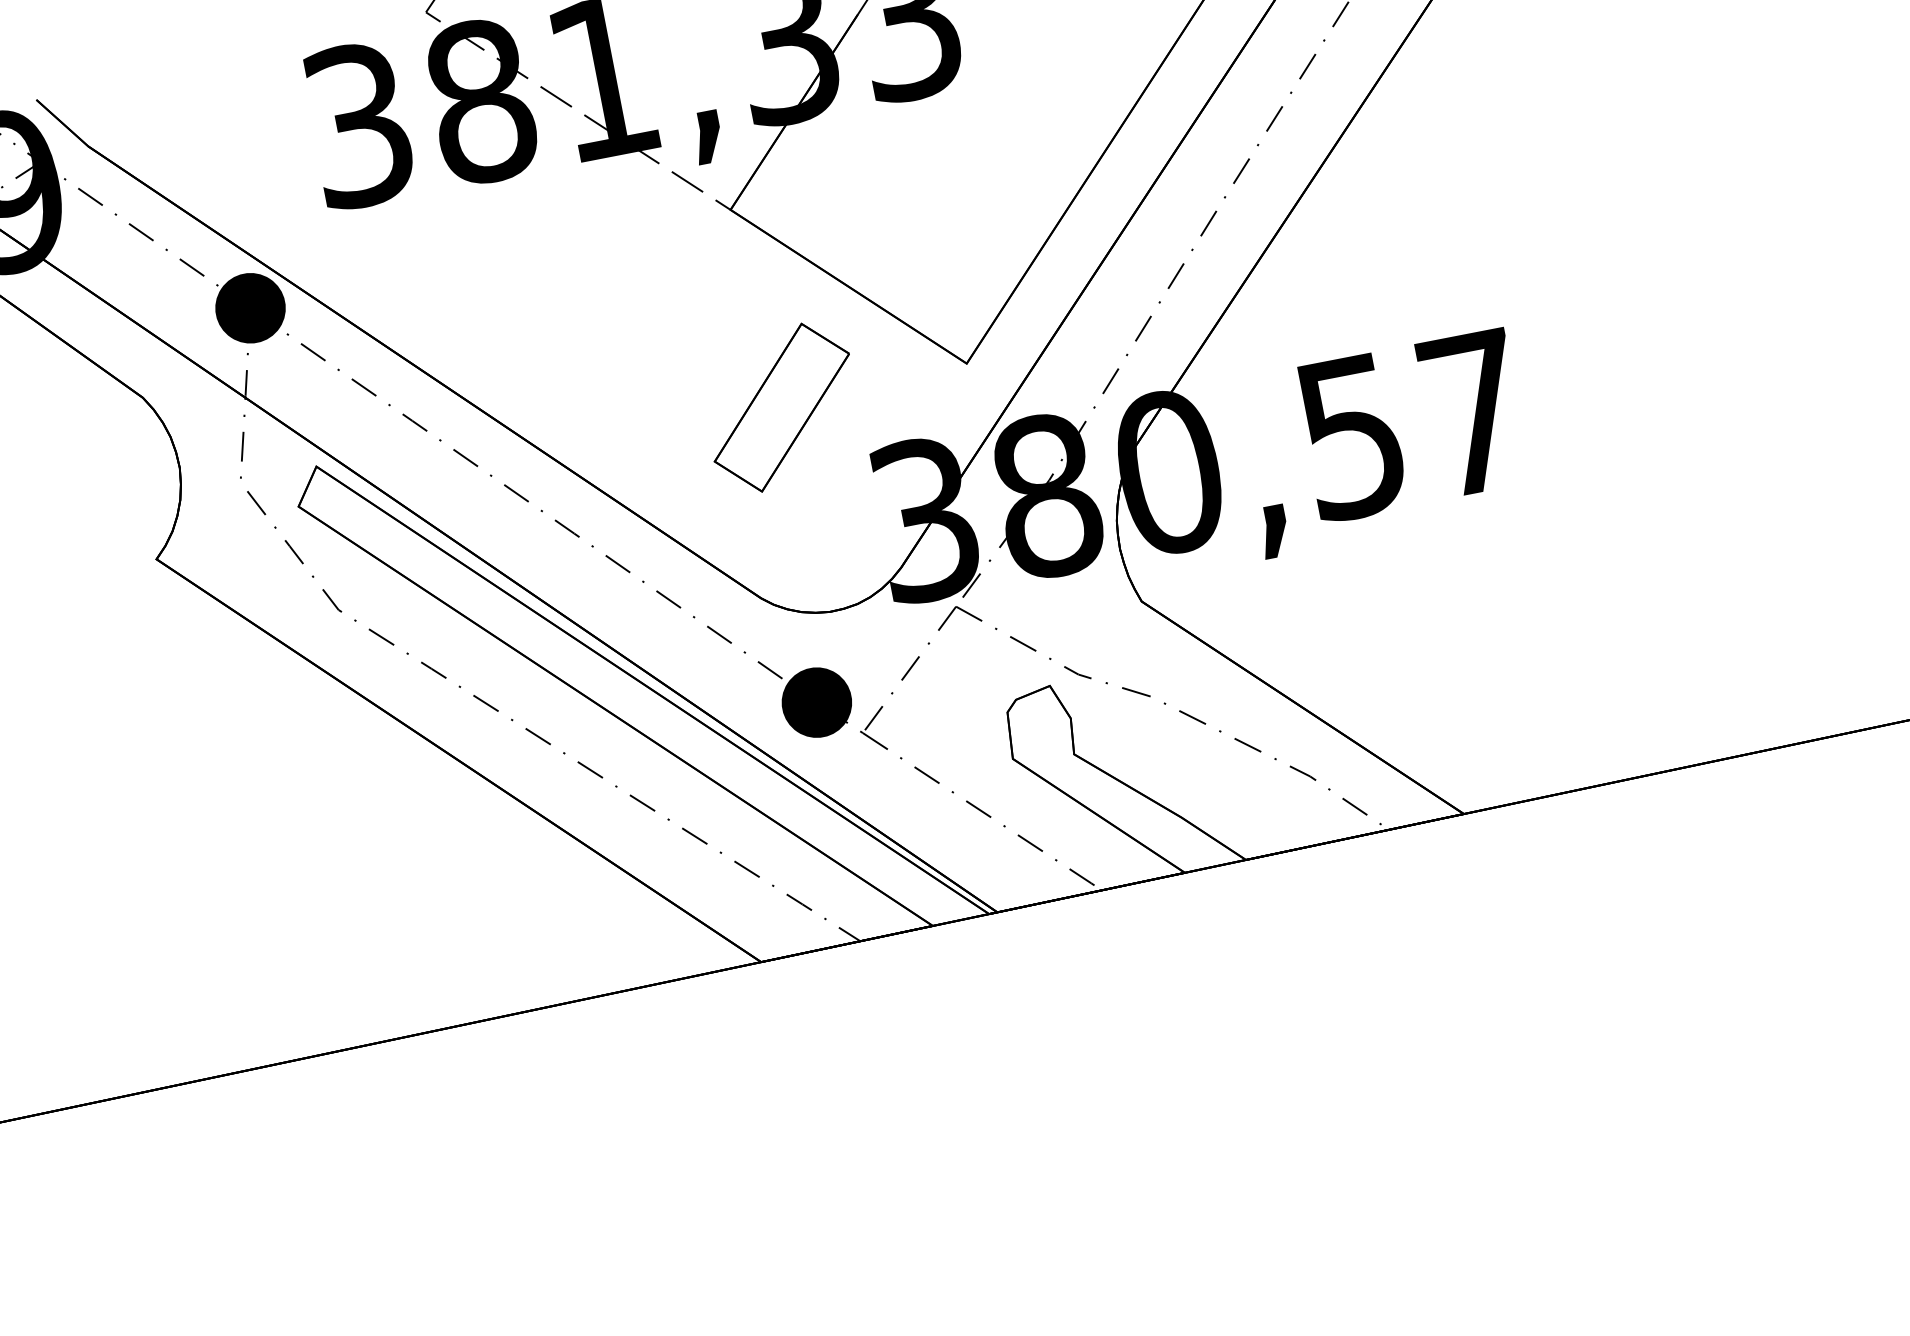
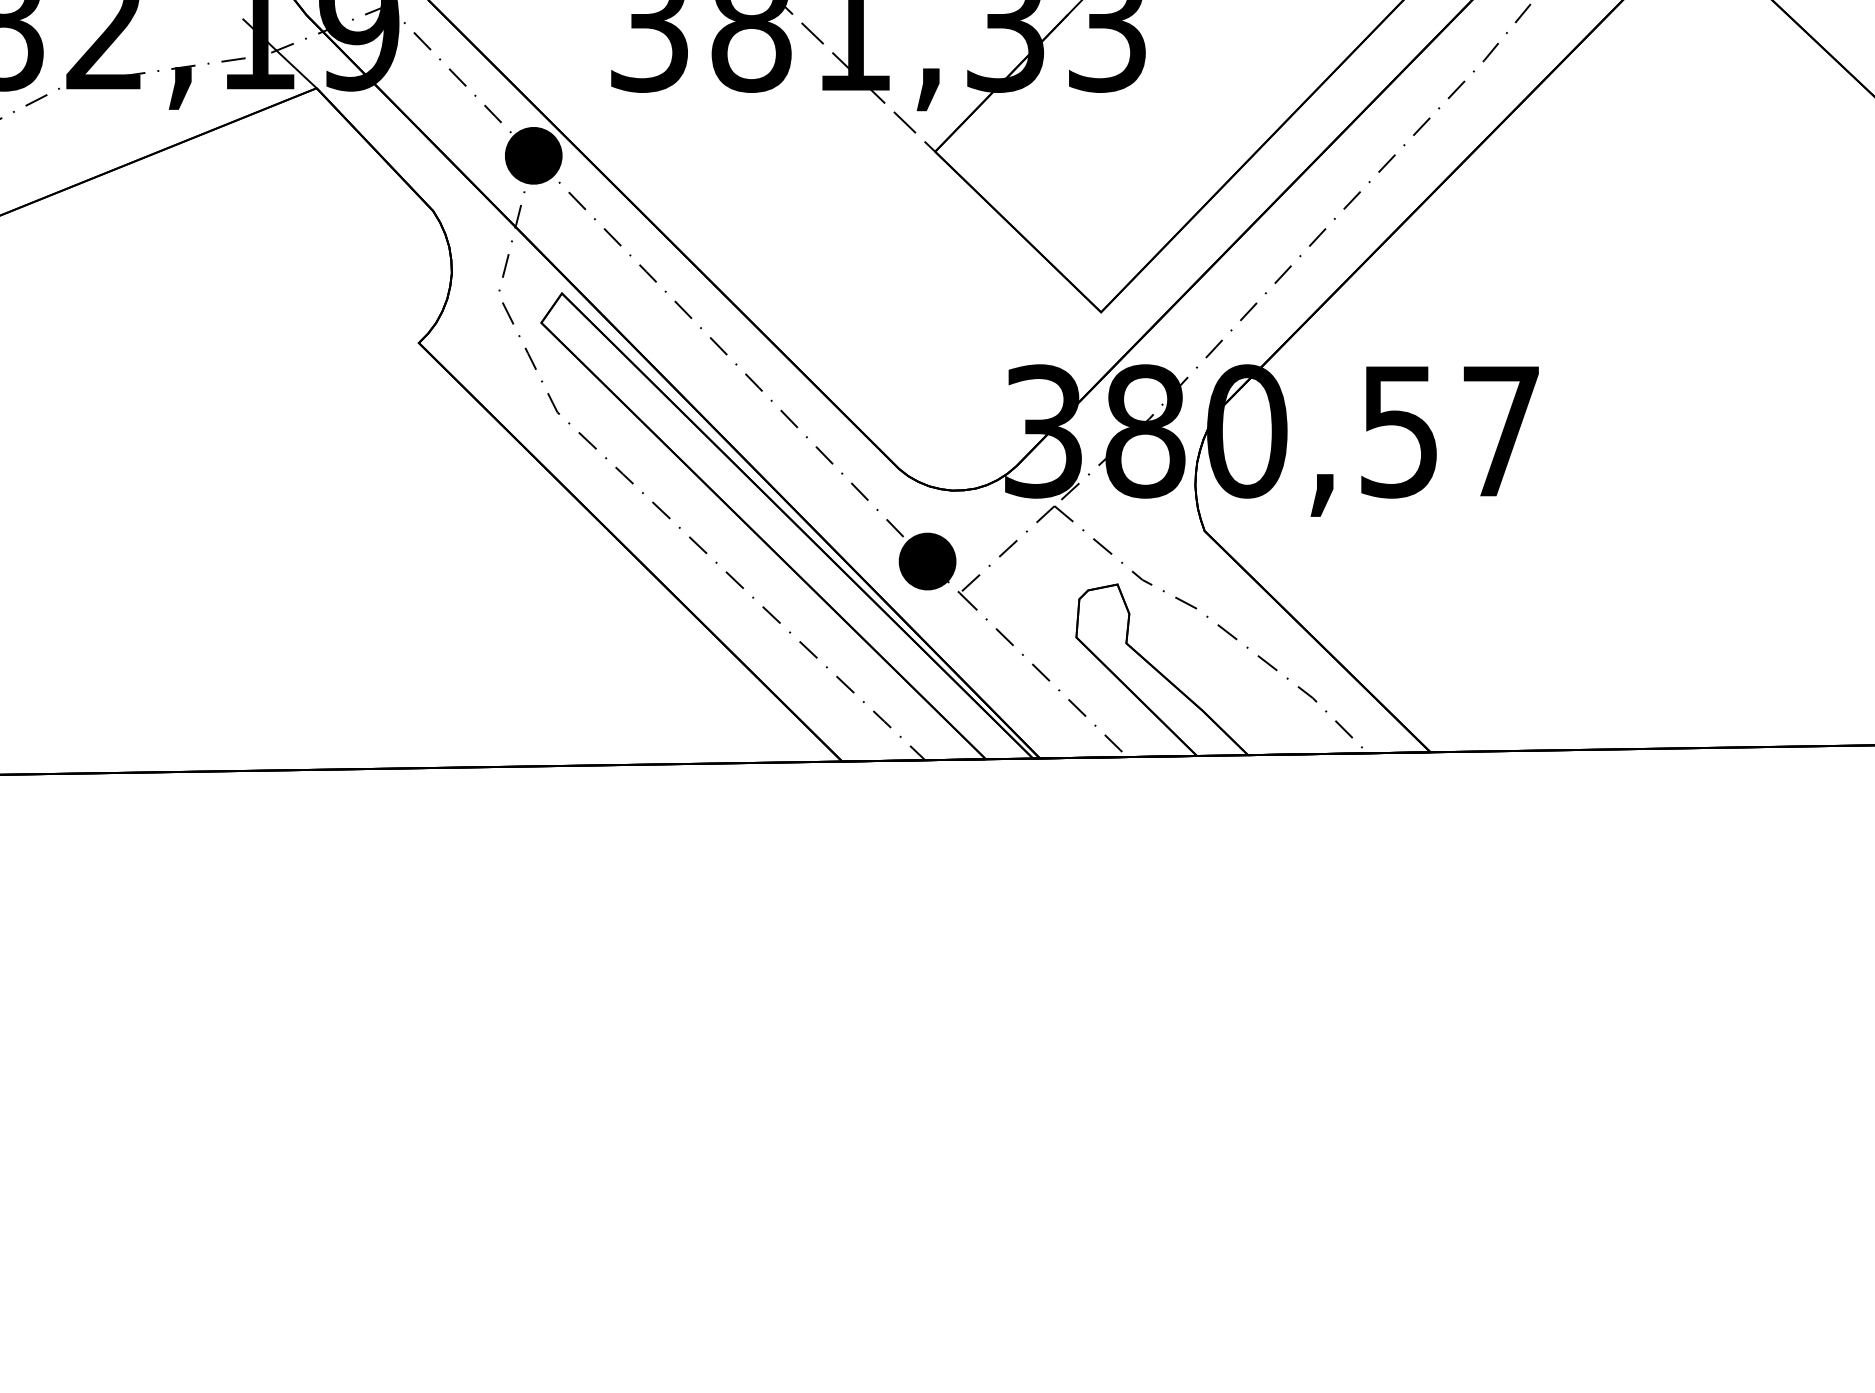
part: (781, 407) -> (945, 318), removed

